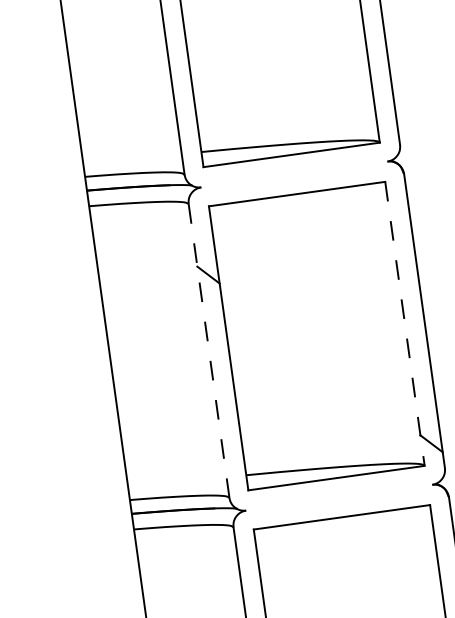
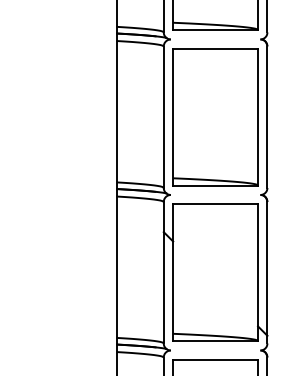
line: (406, 325) -> (258, 273), dashed -> solid
line: (208, 350) -> (163, 272), dashed -> solid

